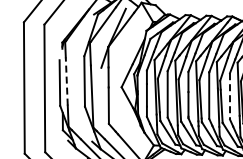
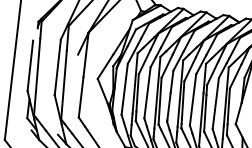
line: (66, 81) -> (37, 65), dashed -> solid
line: (230, 96) -> (216, 103), dashed -> solid

